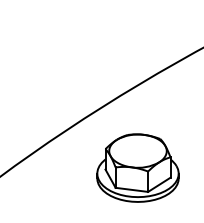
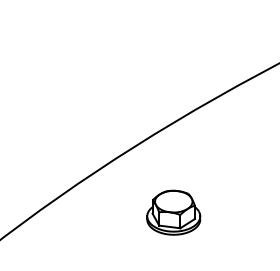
part: (137, 168) -> (173, 212), size x0.6

